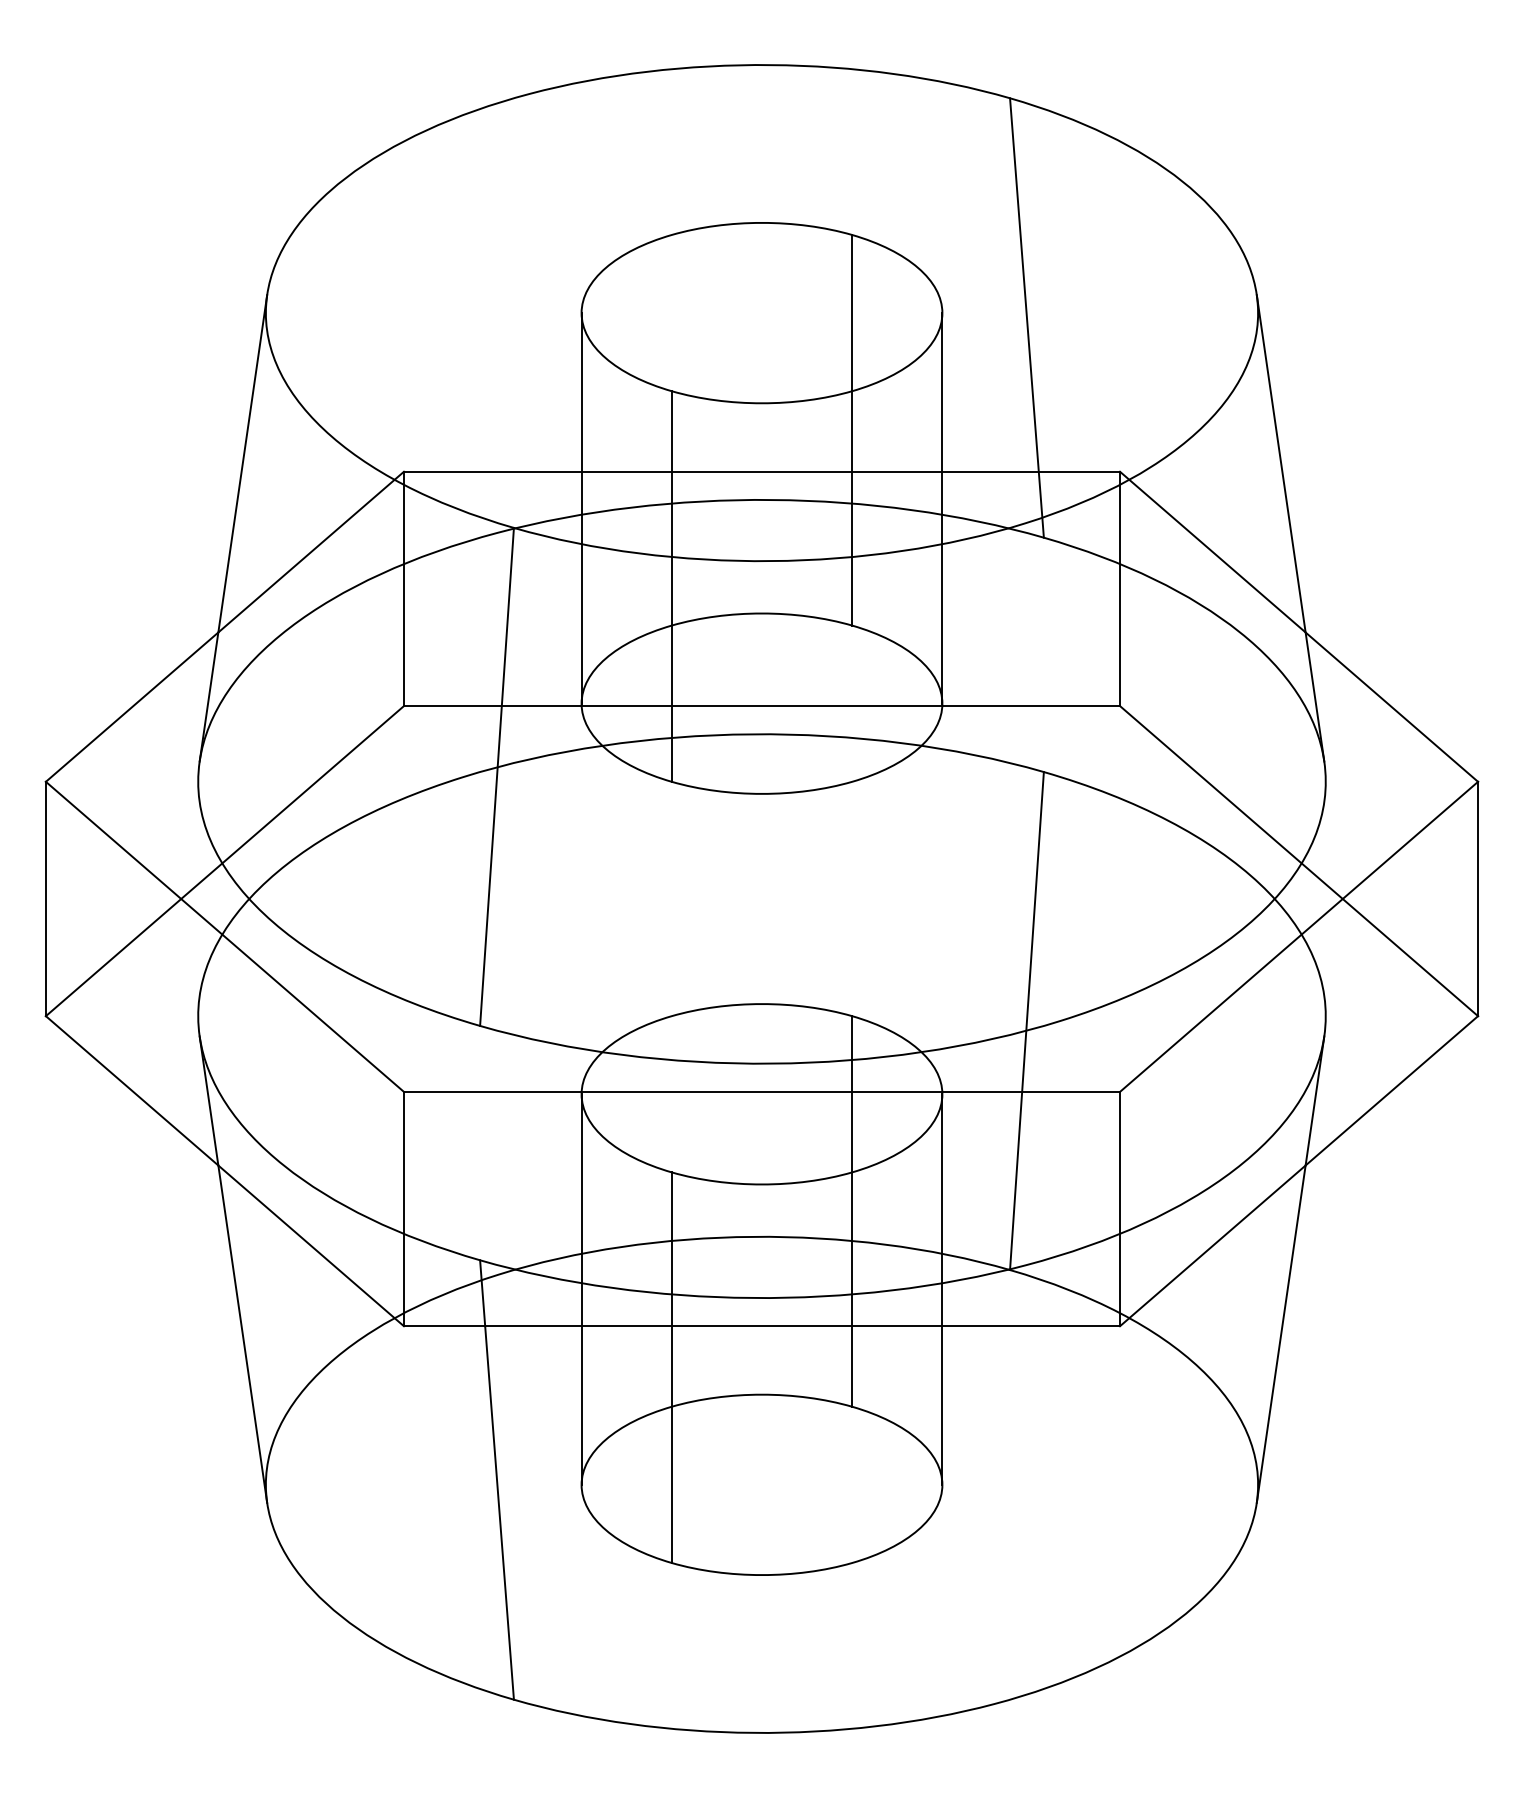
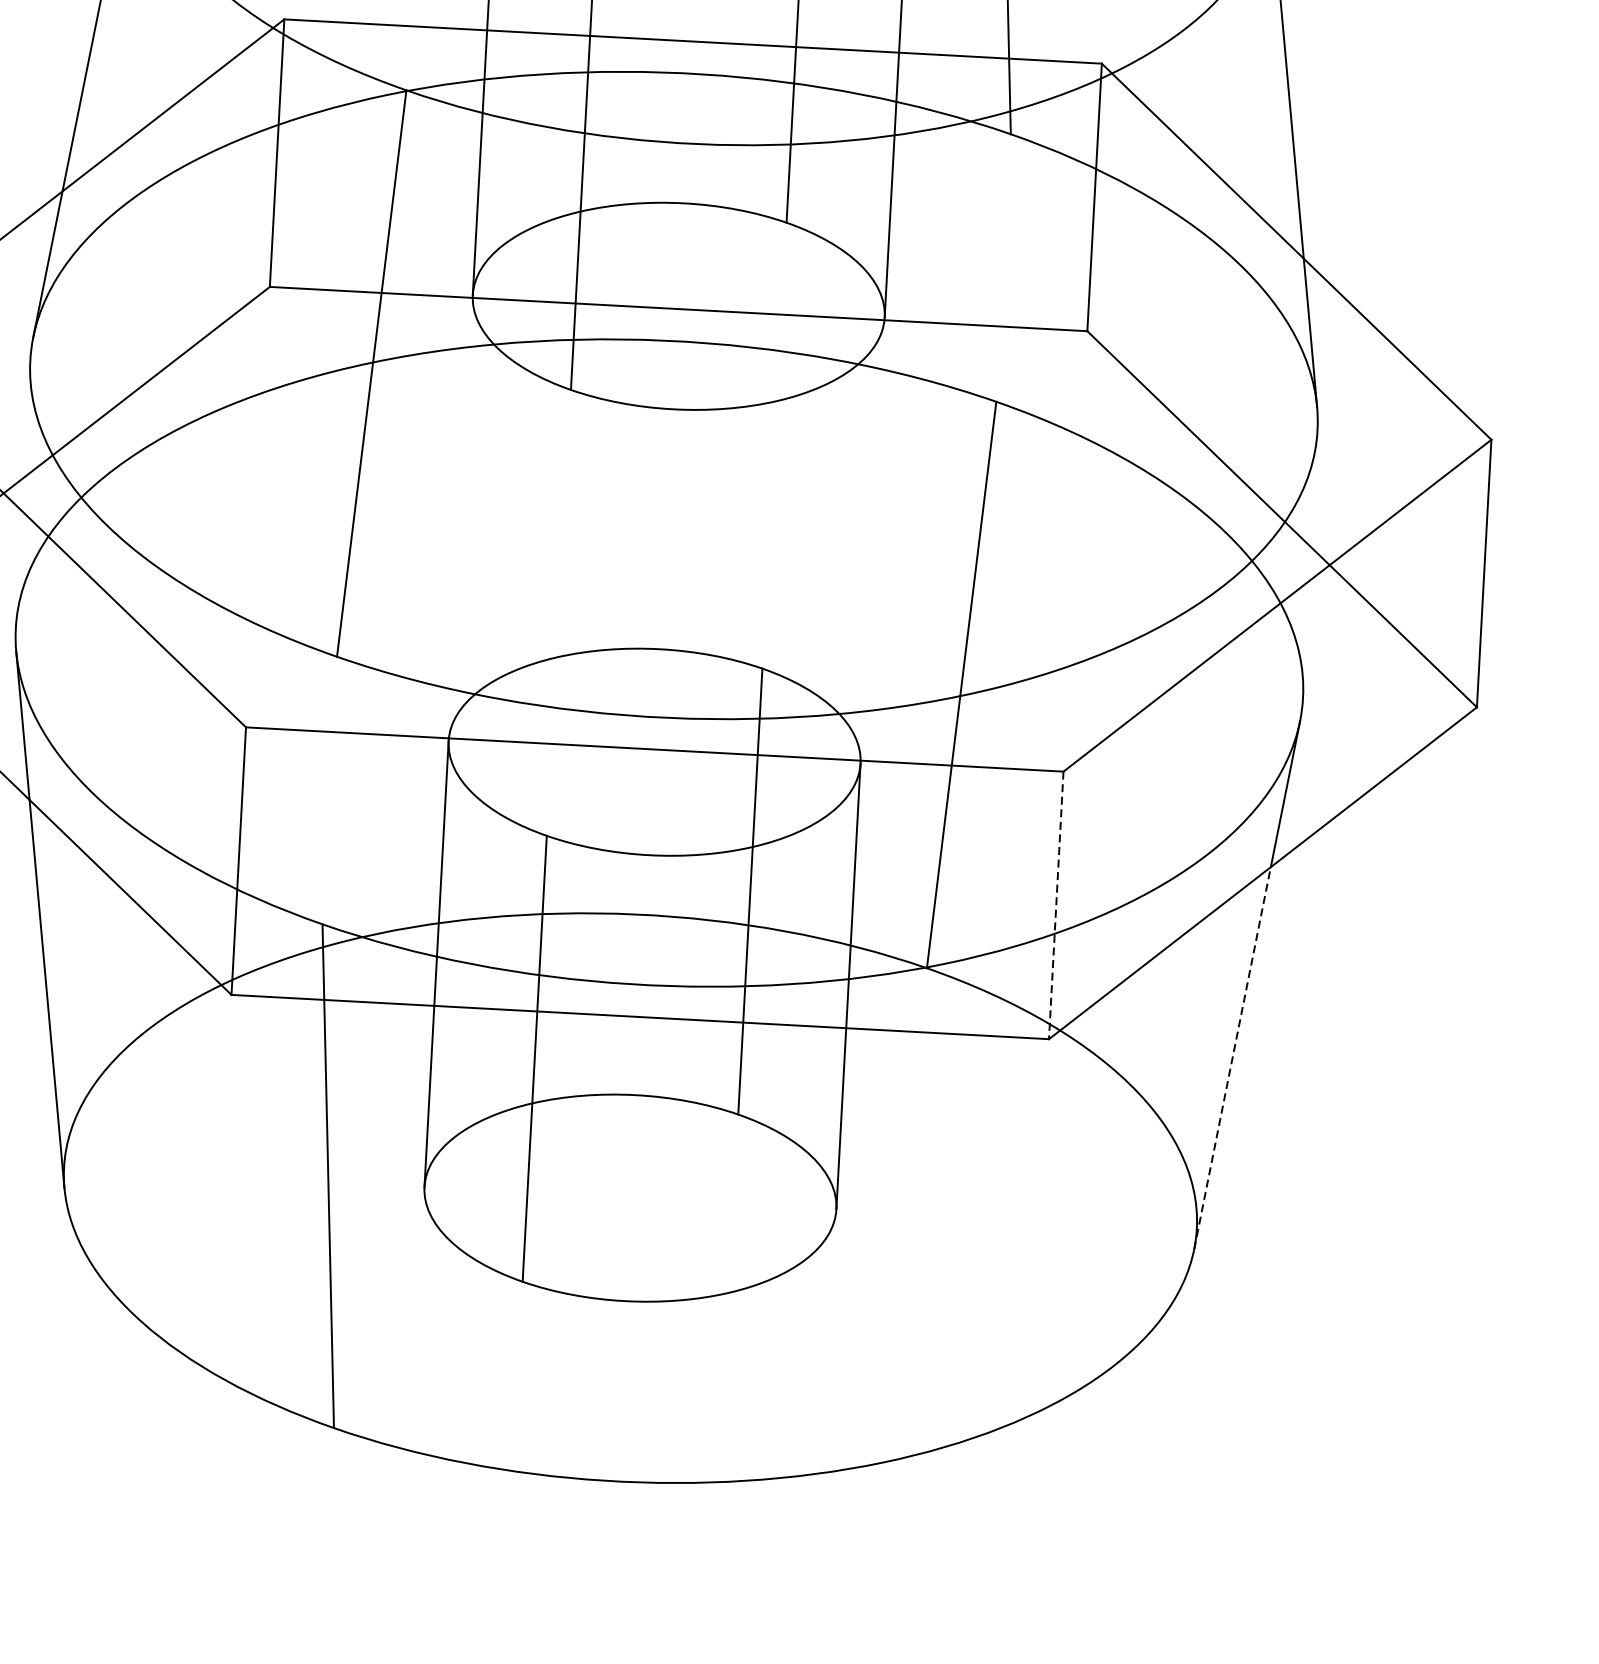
line: (1120, 1209) -> (1056, 905), solid -> dashed
line: (1281, 1333) -> (1232, 1057), solid -> dashed

